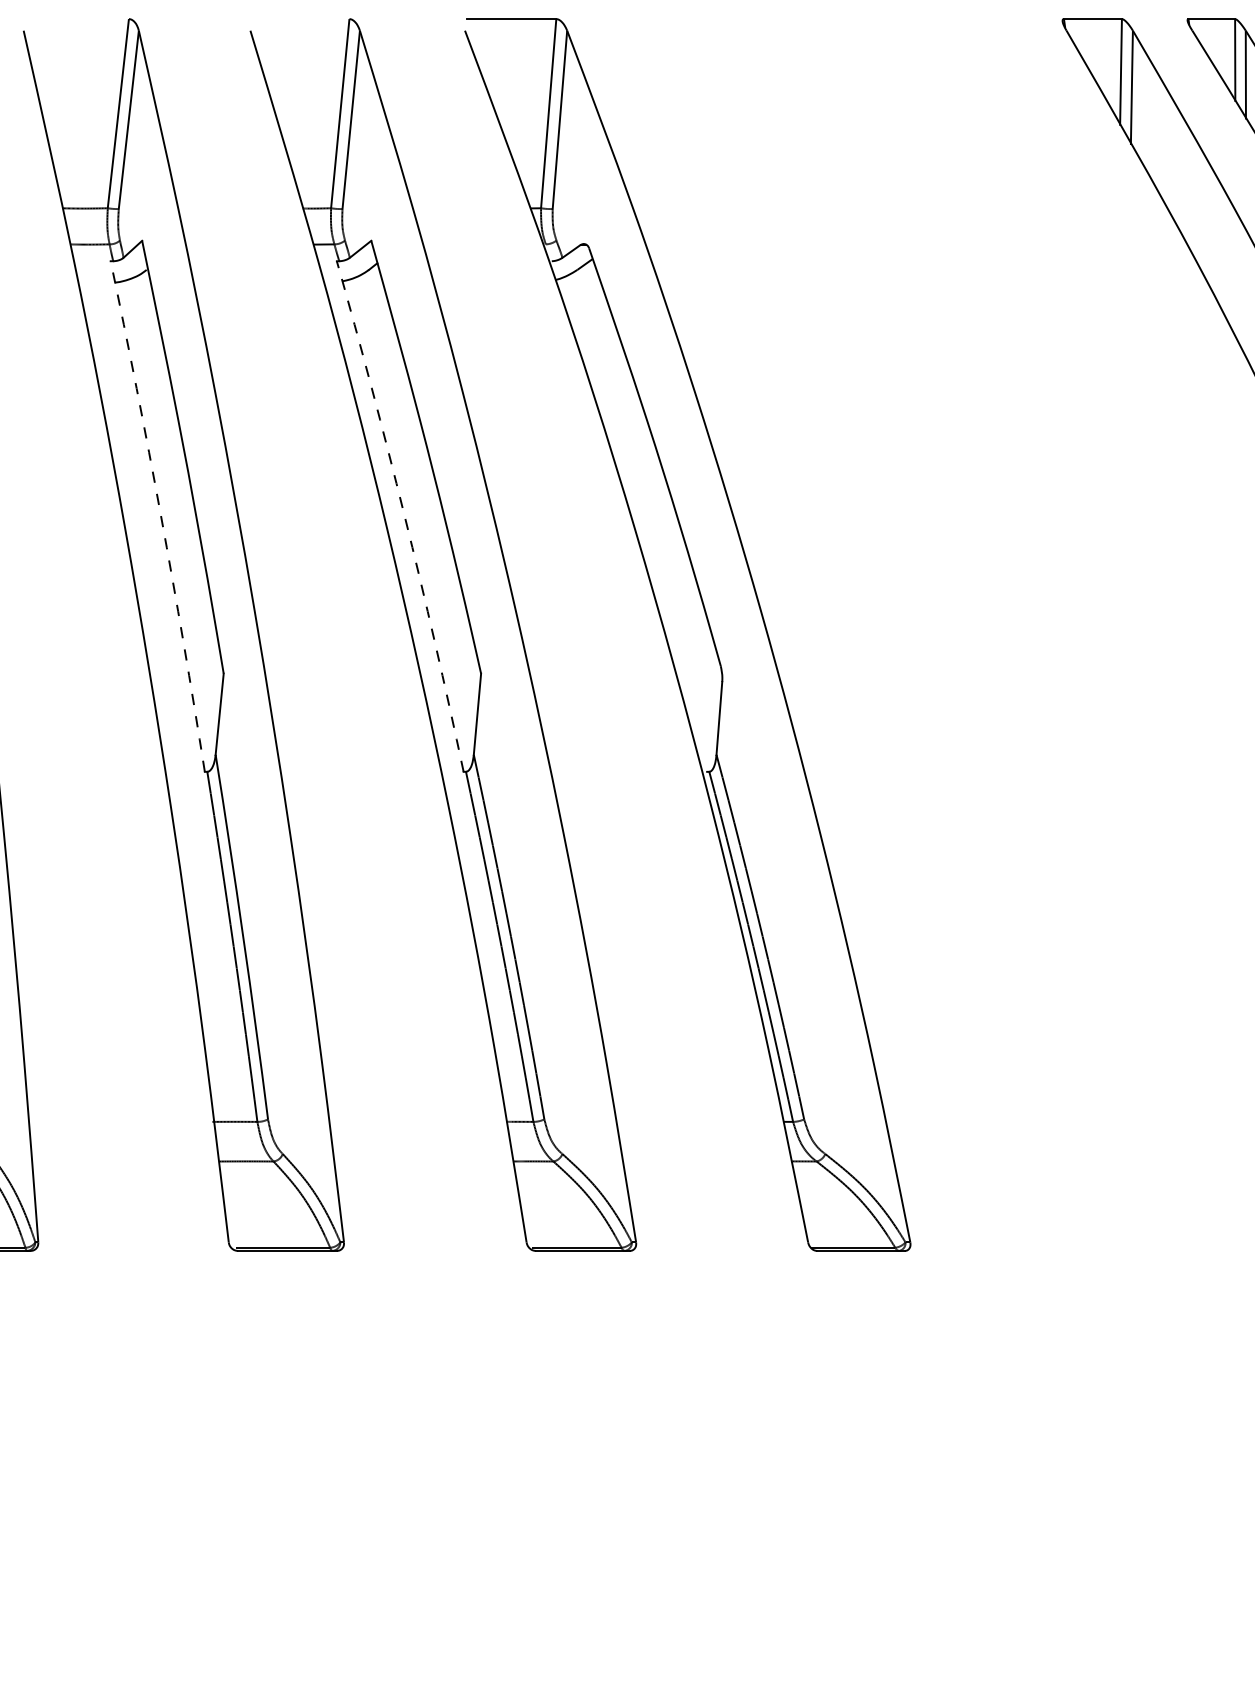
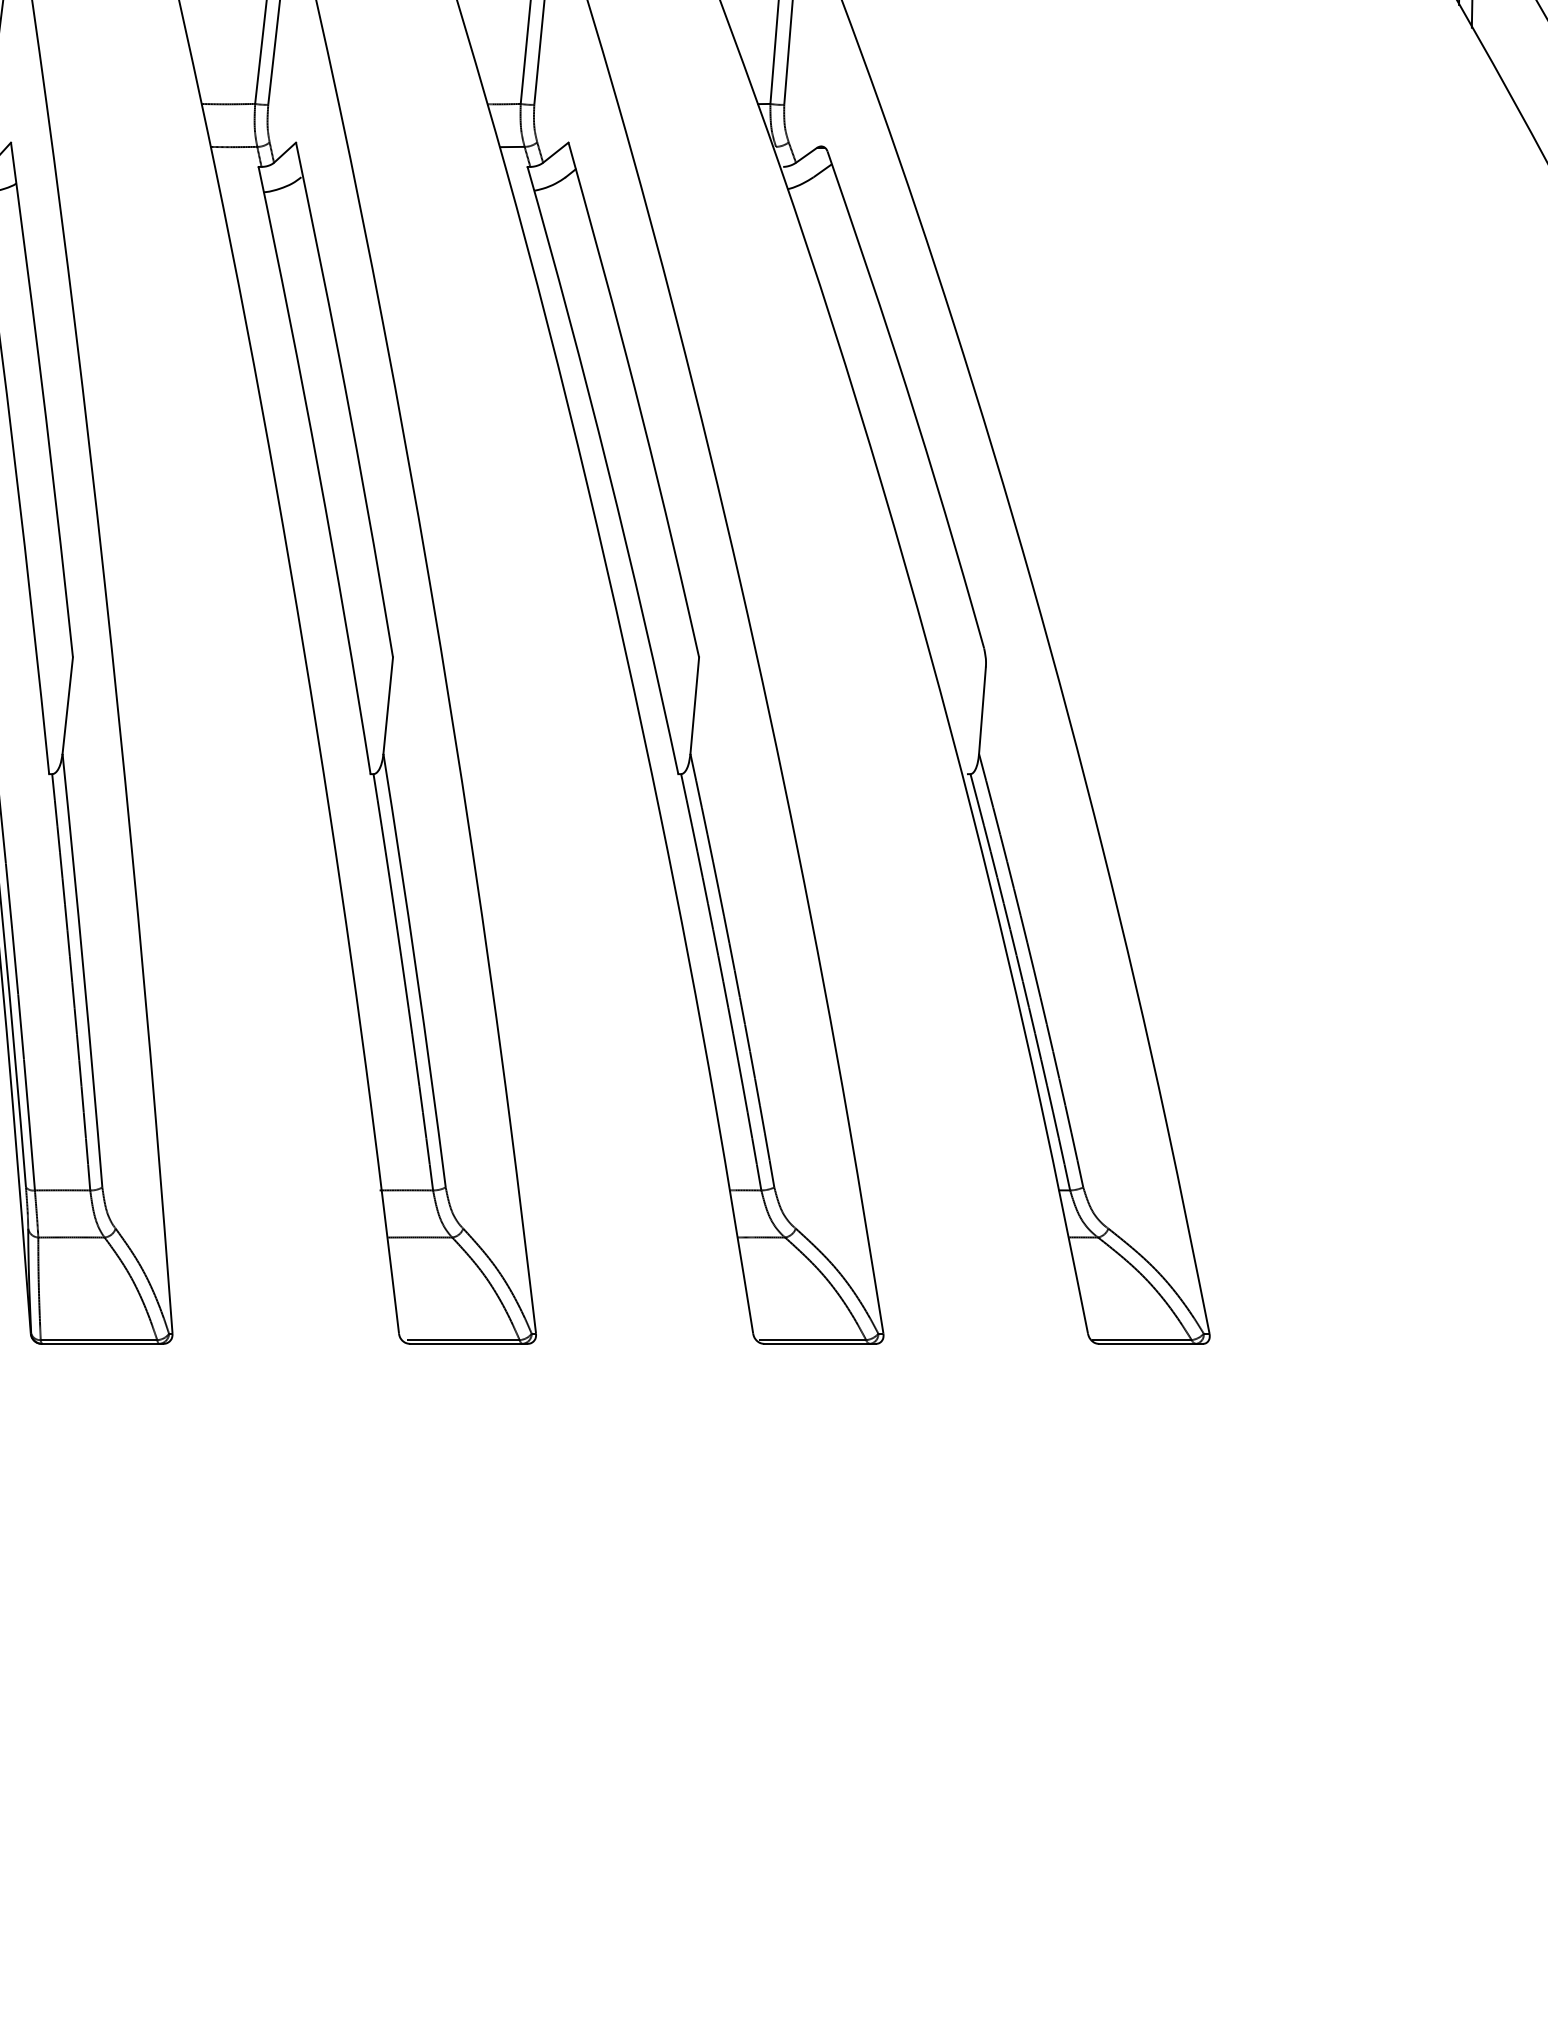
arc: (161, 515) -> (318, 469), dashed -> solid
arc: (404, 515) -> (608, 469), dashed -> solid

